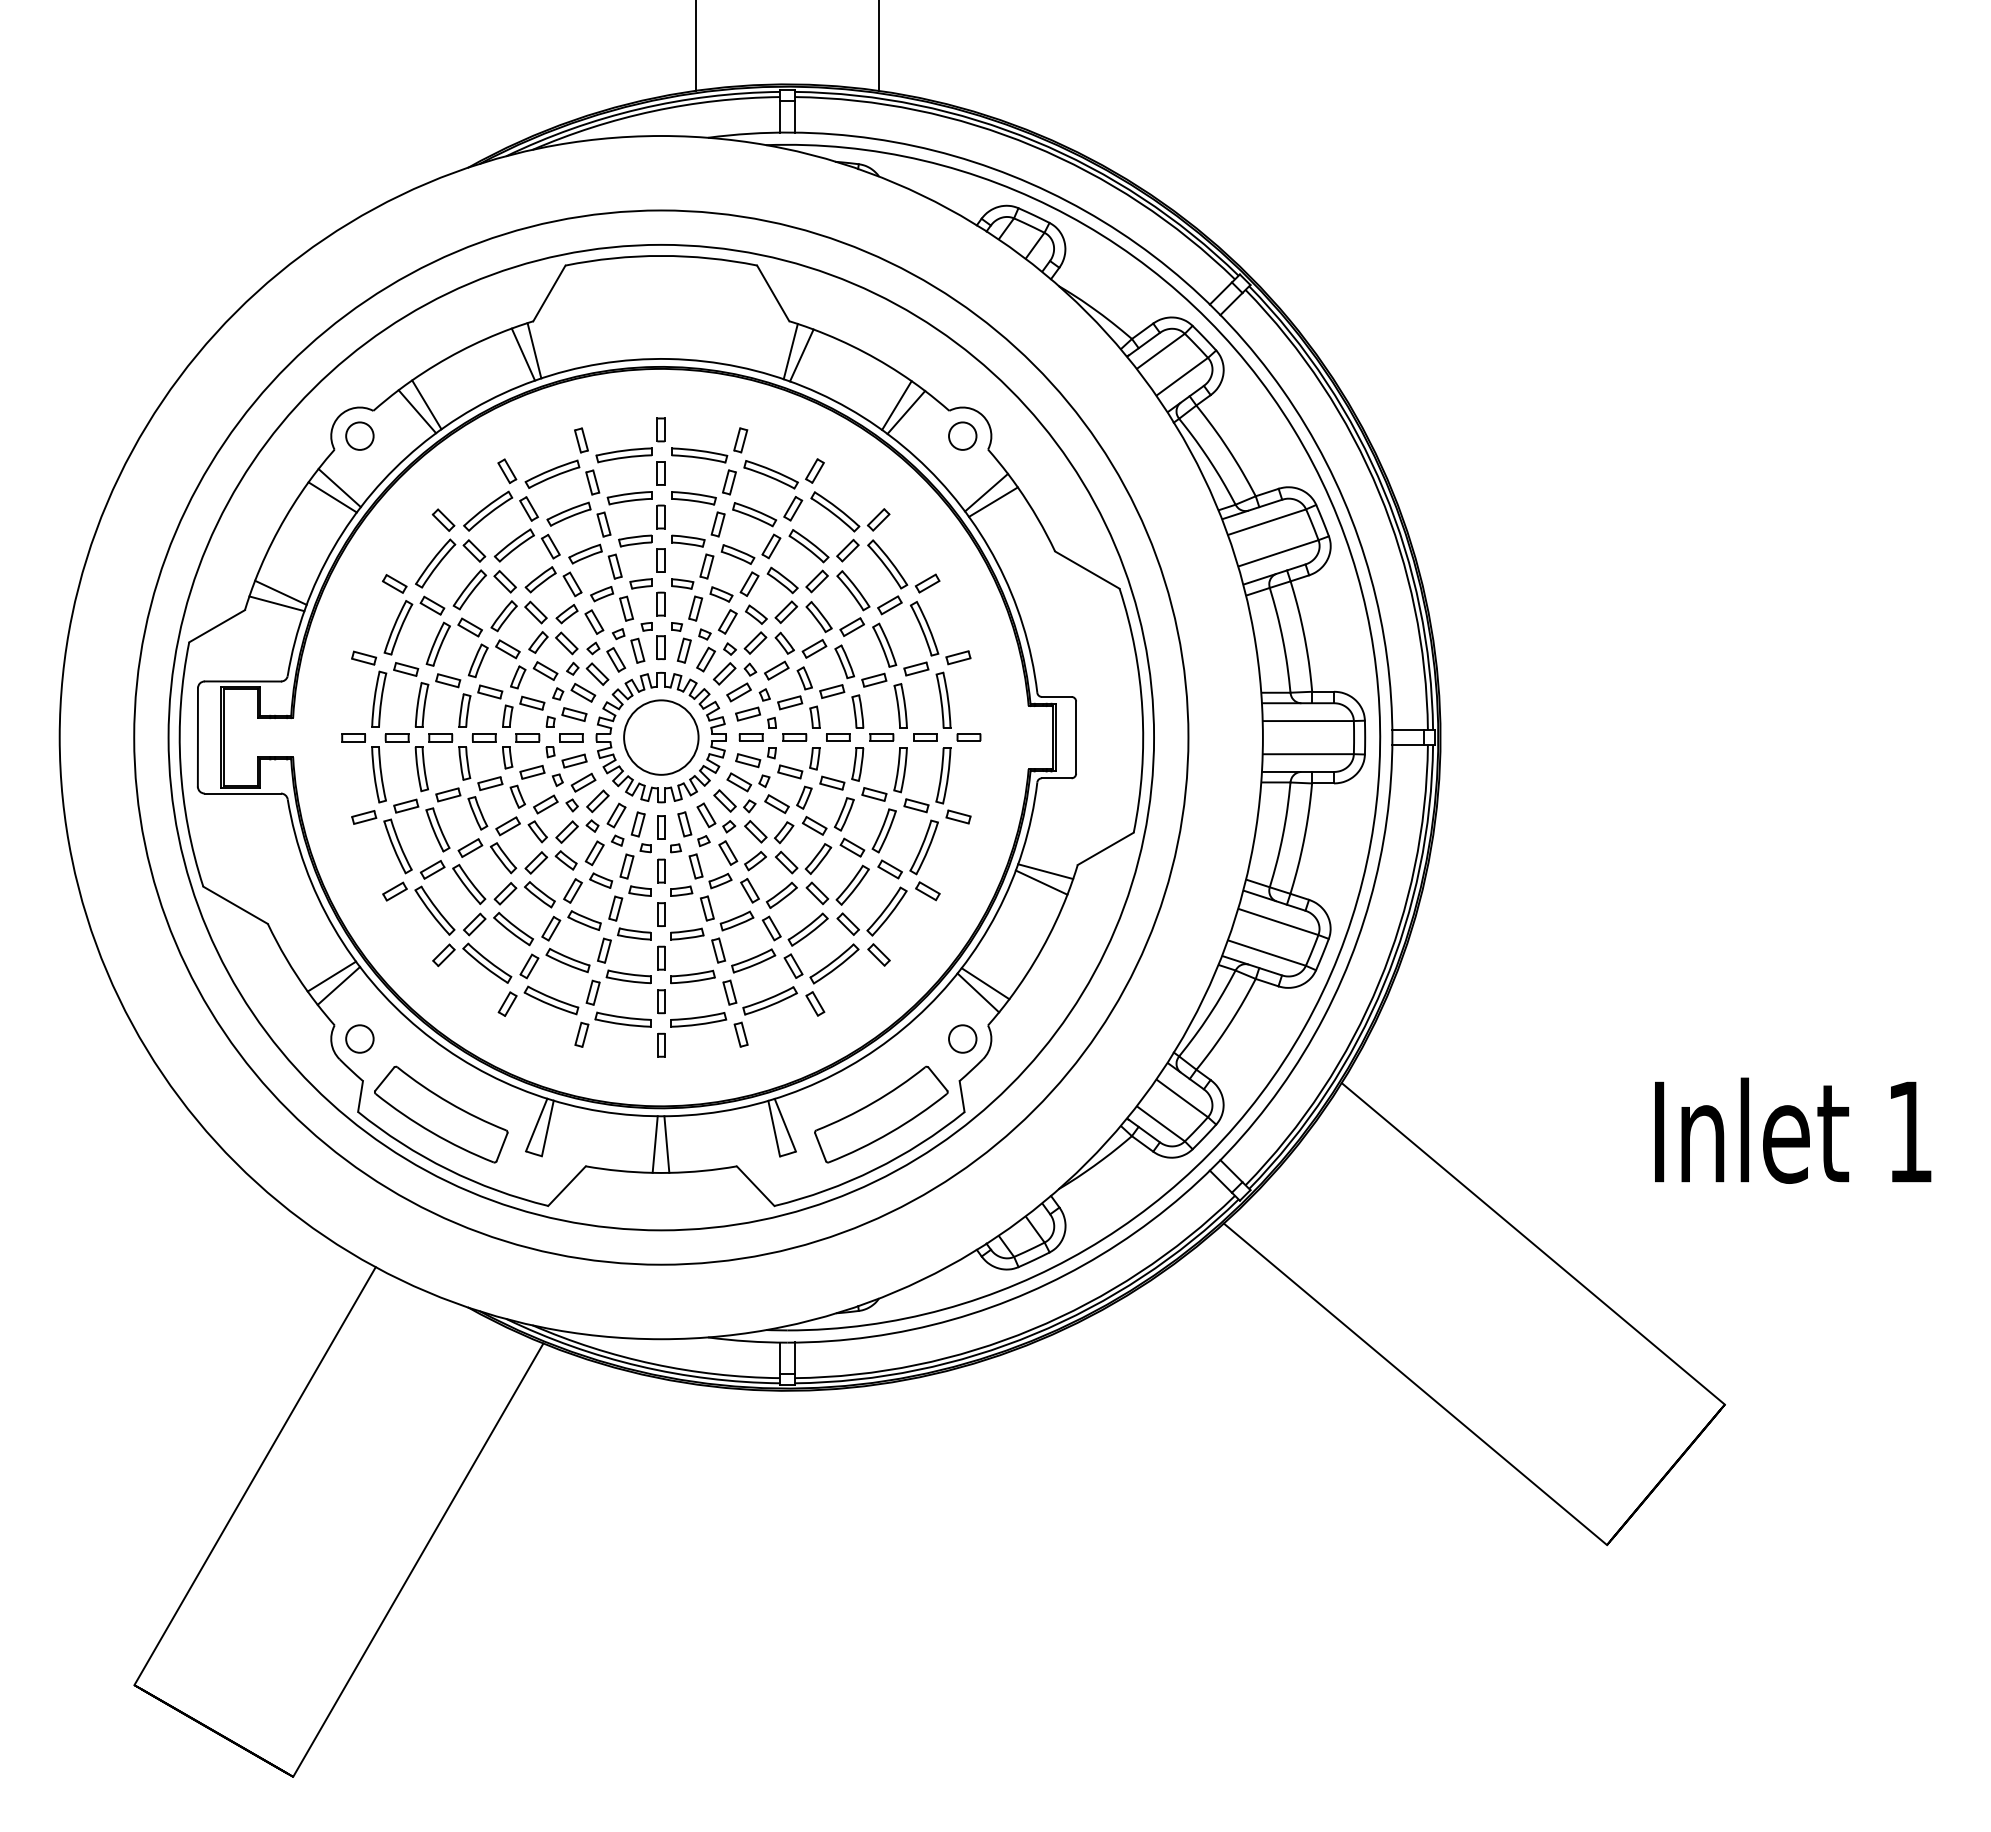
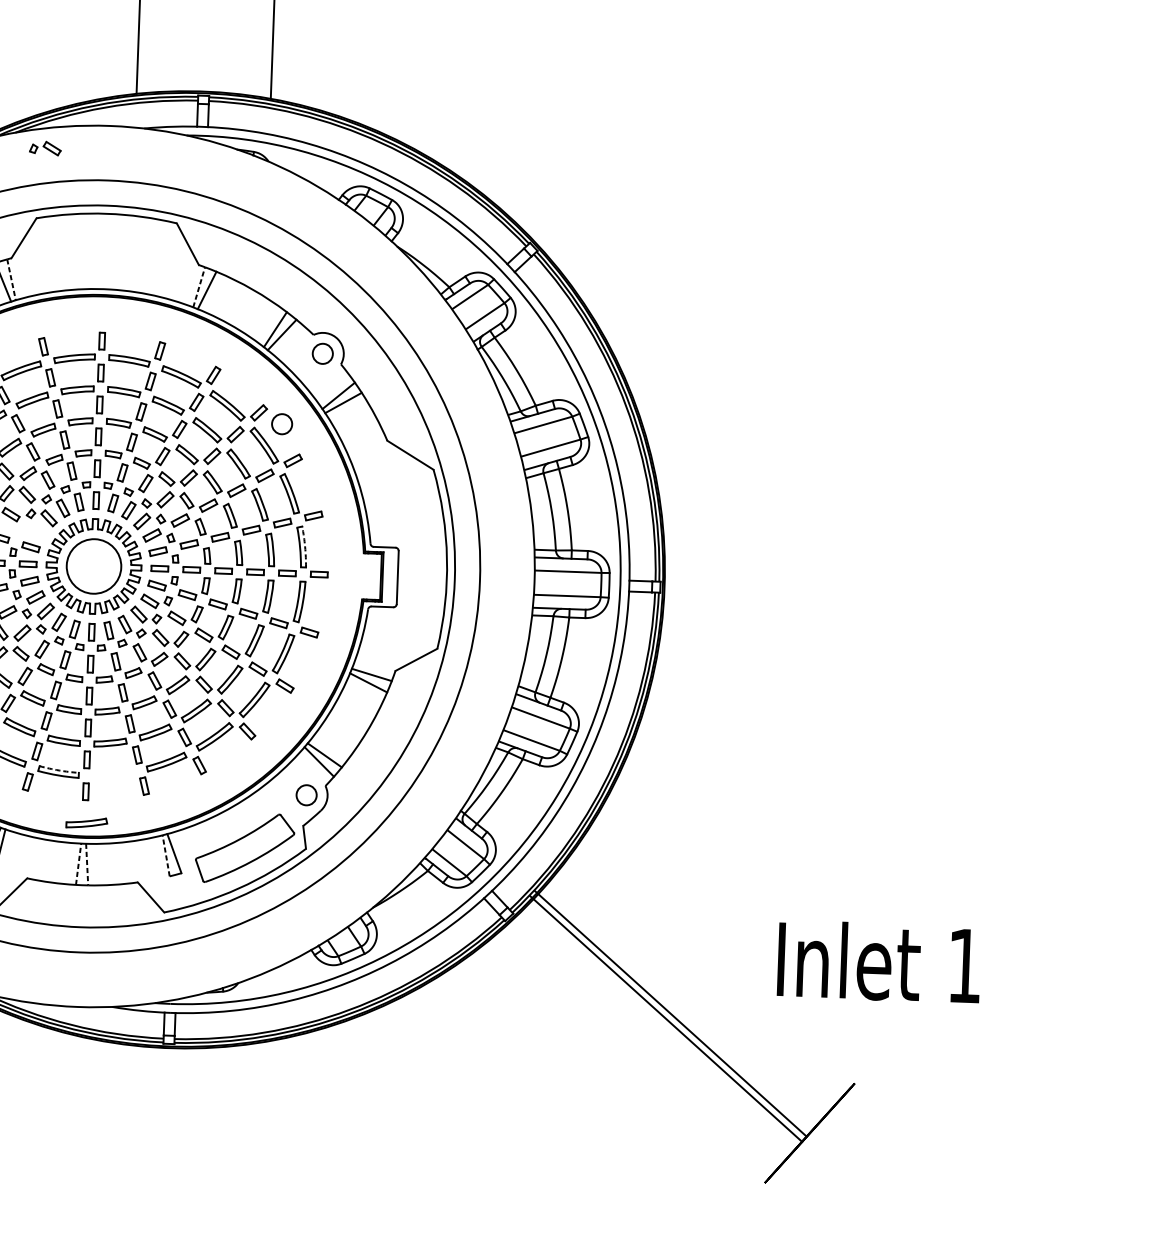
line: (534, 350) -> (11, 279), solid -> dashed
line: (790, 351) -> (198, 287), solid -> dashed
circle: (910, 533) -> (281, 423), added
part: (574, 692) -> (45, 148), moved
arc: (948, 700) -> (305, 547), solid -> dashed
arc: (623, 1017) -> (58, 770), solid -> dashed
part: (698, 1019) -> (86, 822), moved
line: (774, 1128) -> (166, 855), solid -> dashed
text: (1793, 1130) -> (879, 961), moved
line: (655, 1144) -> (78, 864), solid -> dashed
line: (666, 1145) -> (86, 865), solid -> dashed
line: (1532, 1243) -> (670, 1013), moved
line: (1415, 1384) -> (666, 1019), moved

